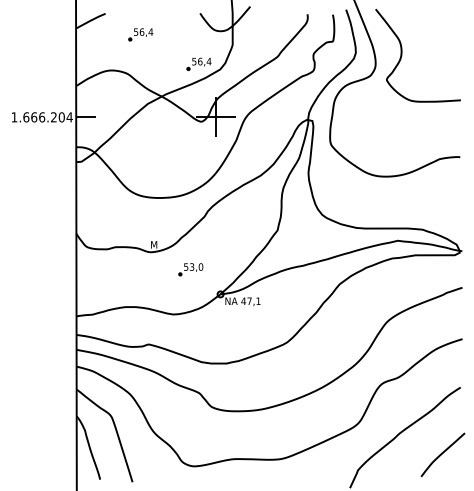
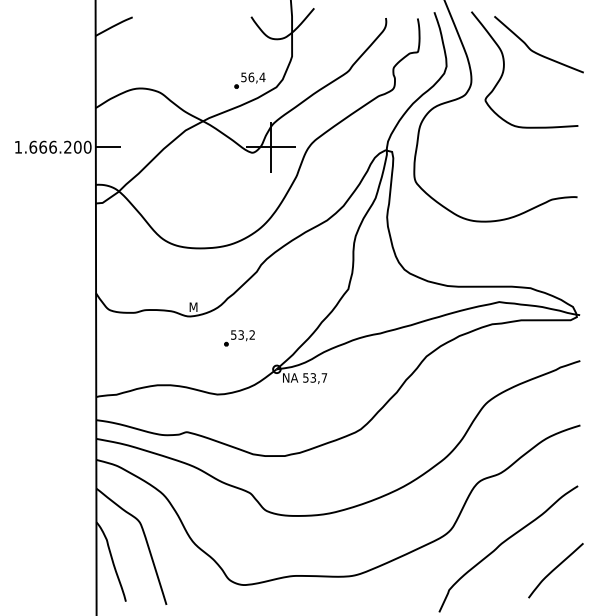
part: (140, 34) -> (176, 43), removed
curve: (426, 40) -> (535, 51), added
text: (69, 116) -> (87, 146), 1.666.204 -> 1.666.200
text: (201, 266) -> (252, 334), 53,0 -> 53,2
text: (250, 300) -> (314, 377), 47,1 -> 53,7

